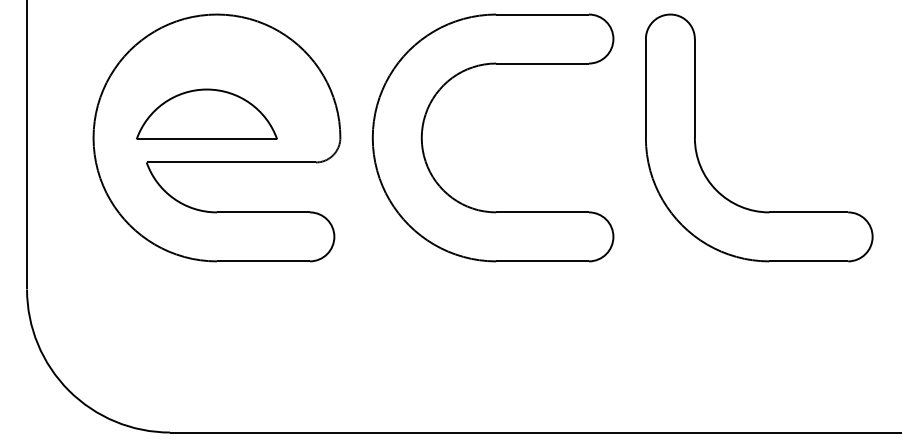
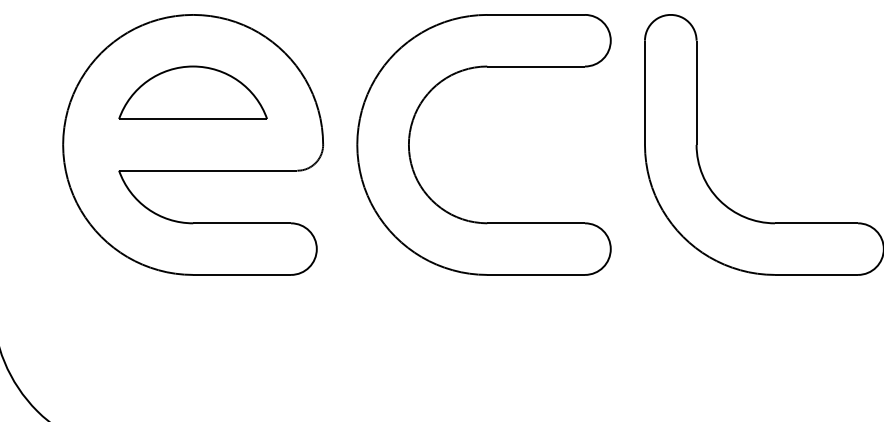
part: (206, 113) -> (192, 91), moved

